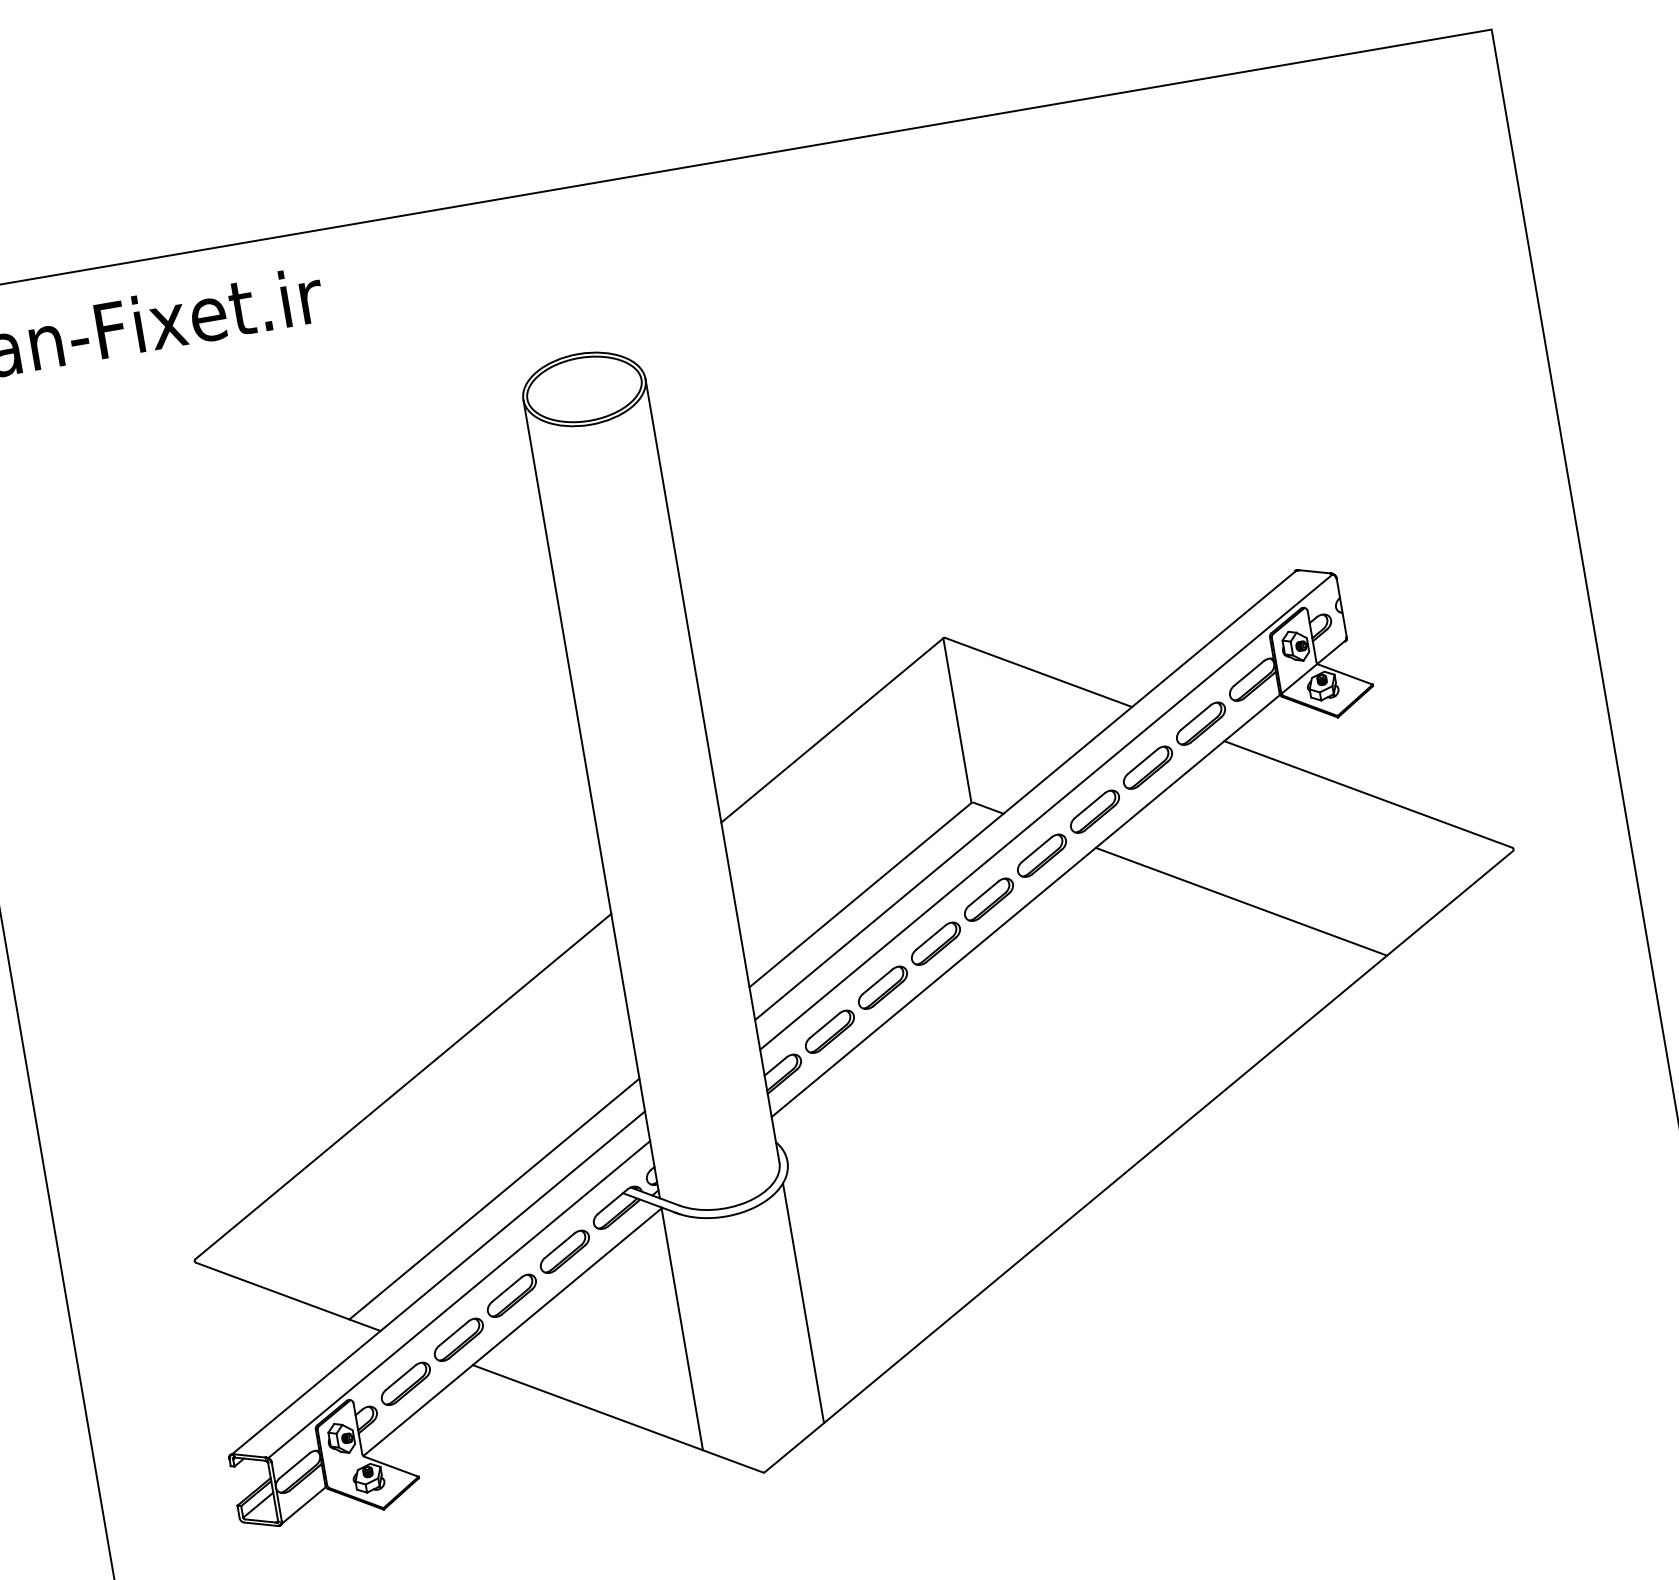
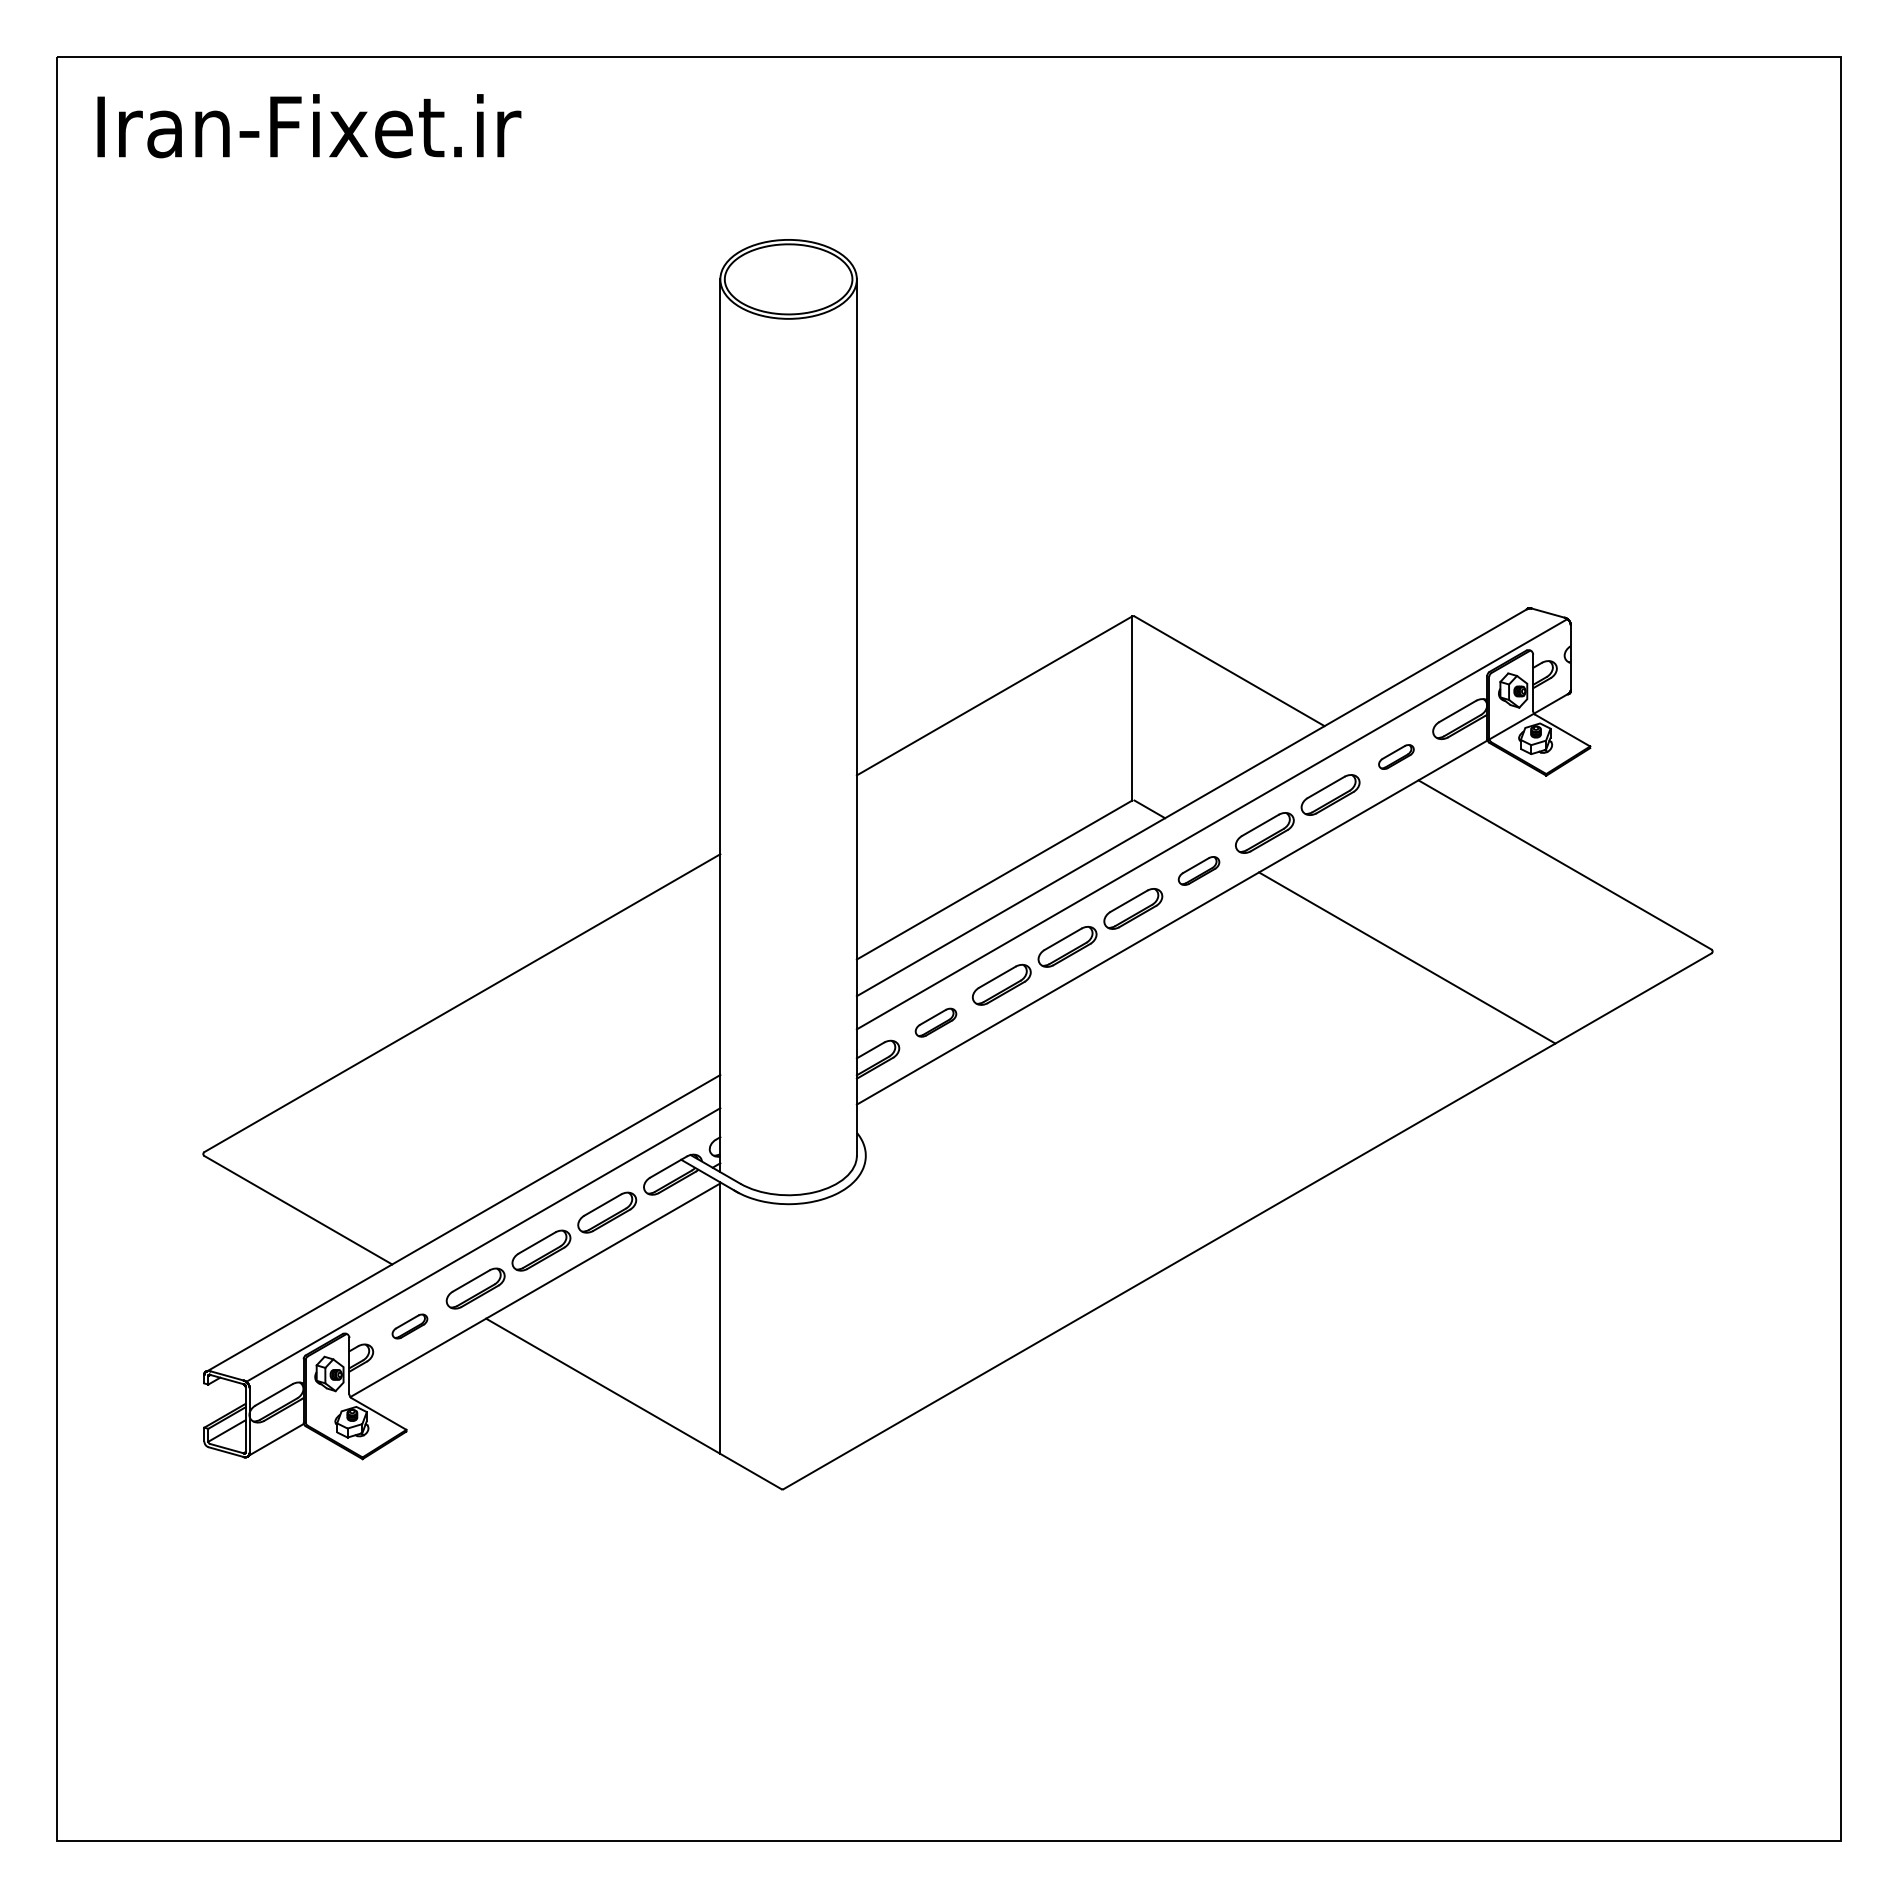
part: (1201, 723) -> (1396, 756), size x0.6
part: (1041, 855) -> (1198, 870), size x0.7
part: (829, 1031) -> (935, 1022), size x0.7
line: (494, 1199) -> (540, 1142), removed
line: (803, 1303) -> (856, 1312), removed
part: (405, 1383) -> (409, 1326), size x0.6

